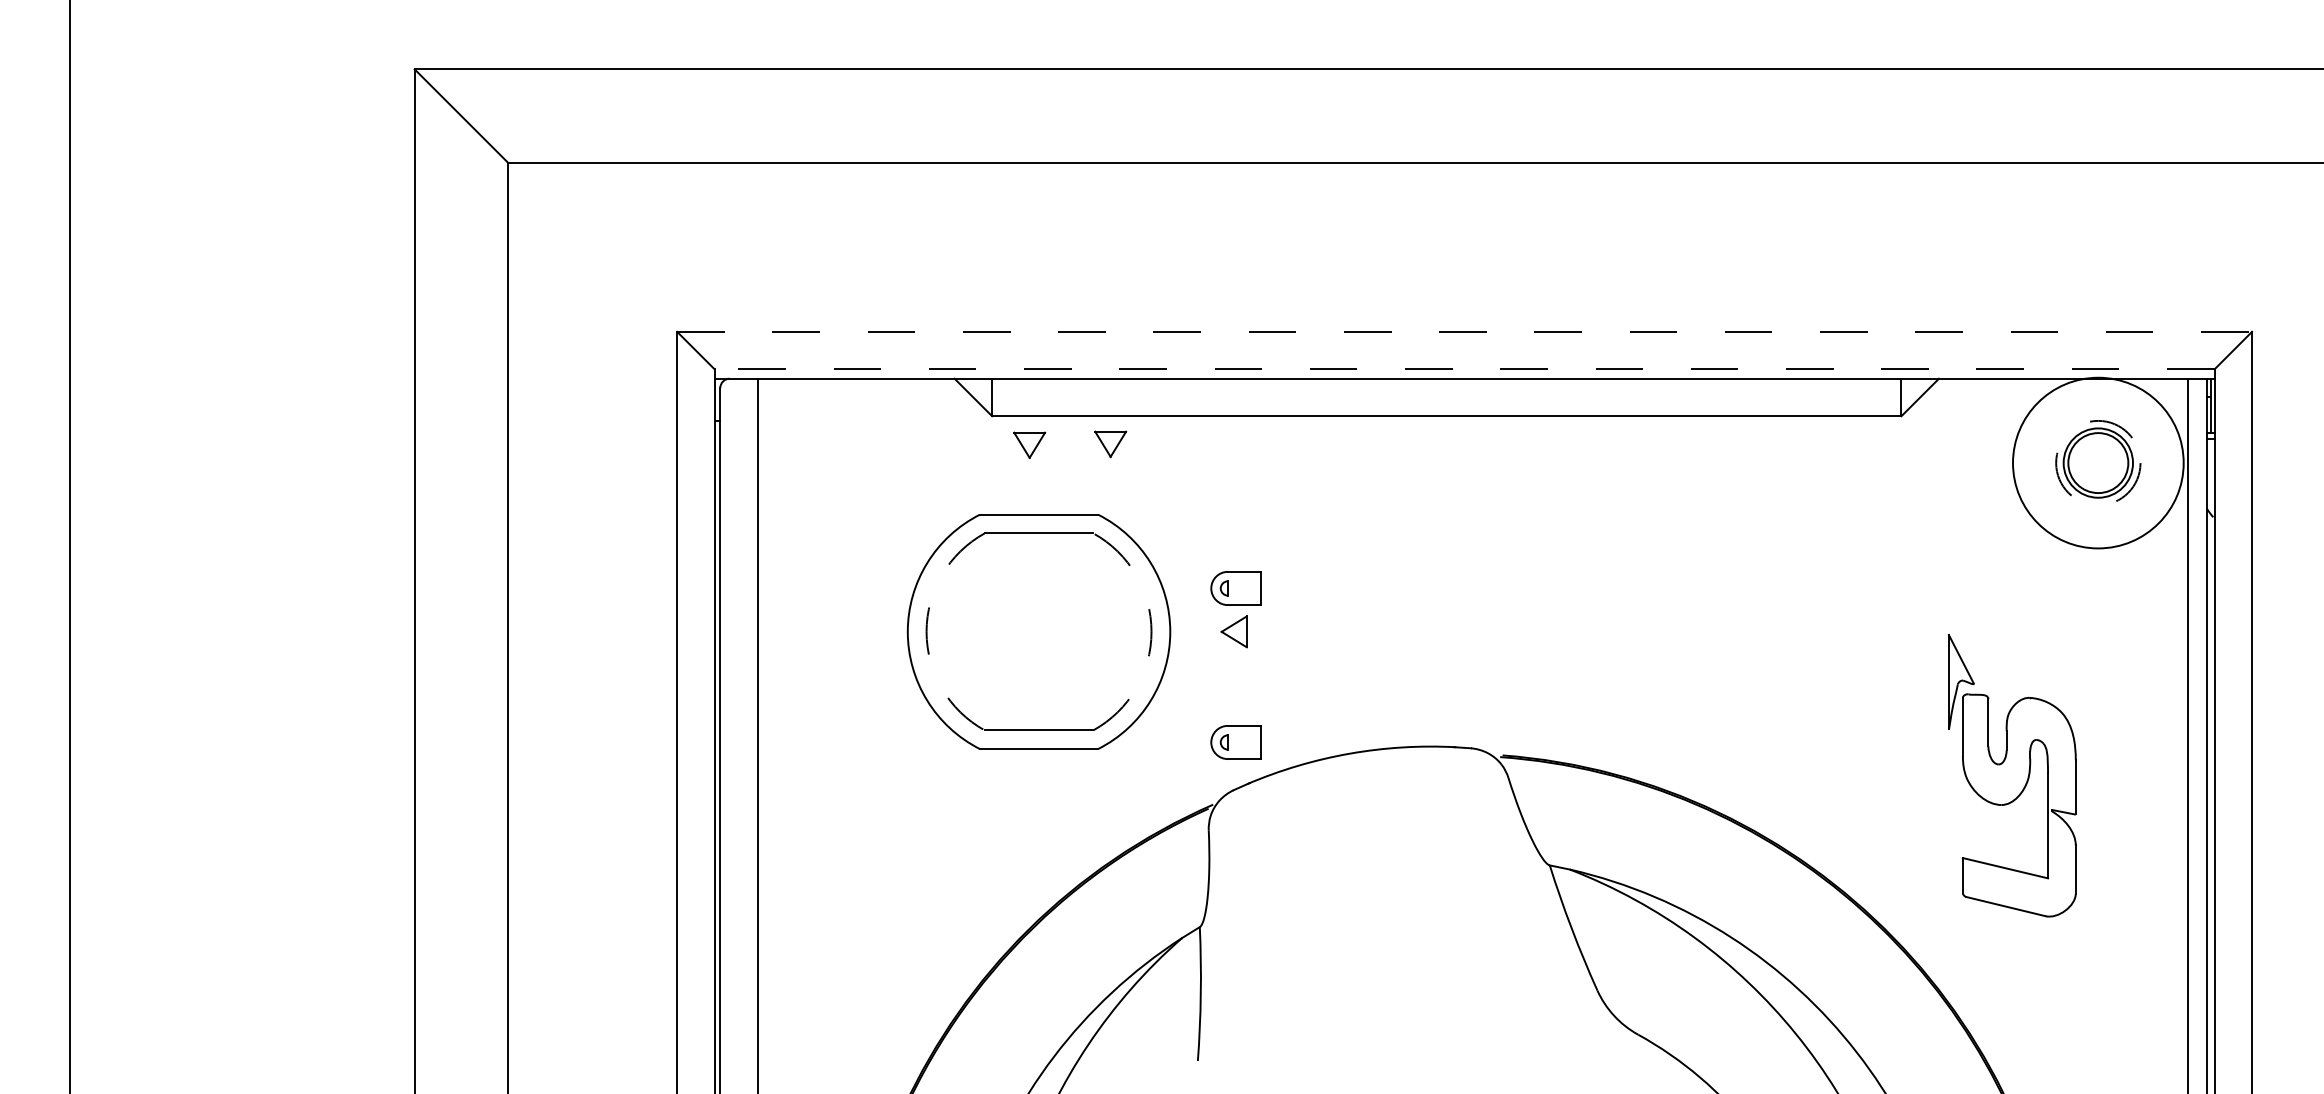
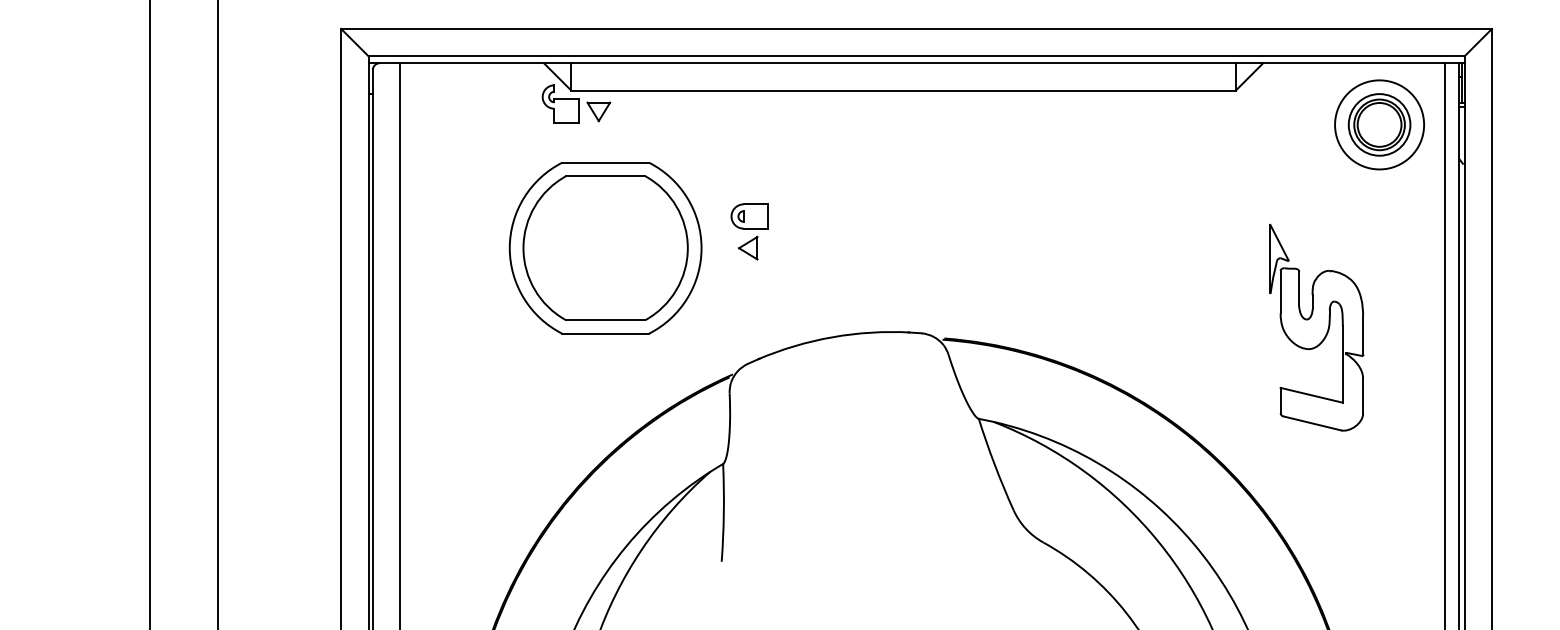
line: (1465, 331) -> (917, 28), dashed -> solid
line: (1464, 369) -> (916, 56), dashed -> solid
part: (977, 434) -> (560, 104), added
part: (1110, 443) -> (657, 110), removed
circle: (2098, 462) -> (1379, 124), dashed -> solid
circle: (2098, 463) -> (1379, 125), size x0.71
arc: (926, 631) -> (523, 247), dashed -> solid
arc: (1151, 631) -> (687, 247), dashed -> solid
part: (1235, 742) -> (749, 329), removed
part: (2011, 775) -> (1316, 327), moved

